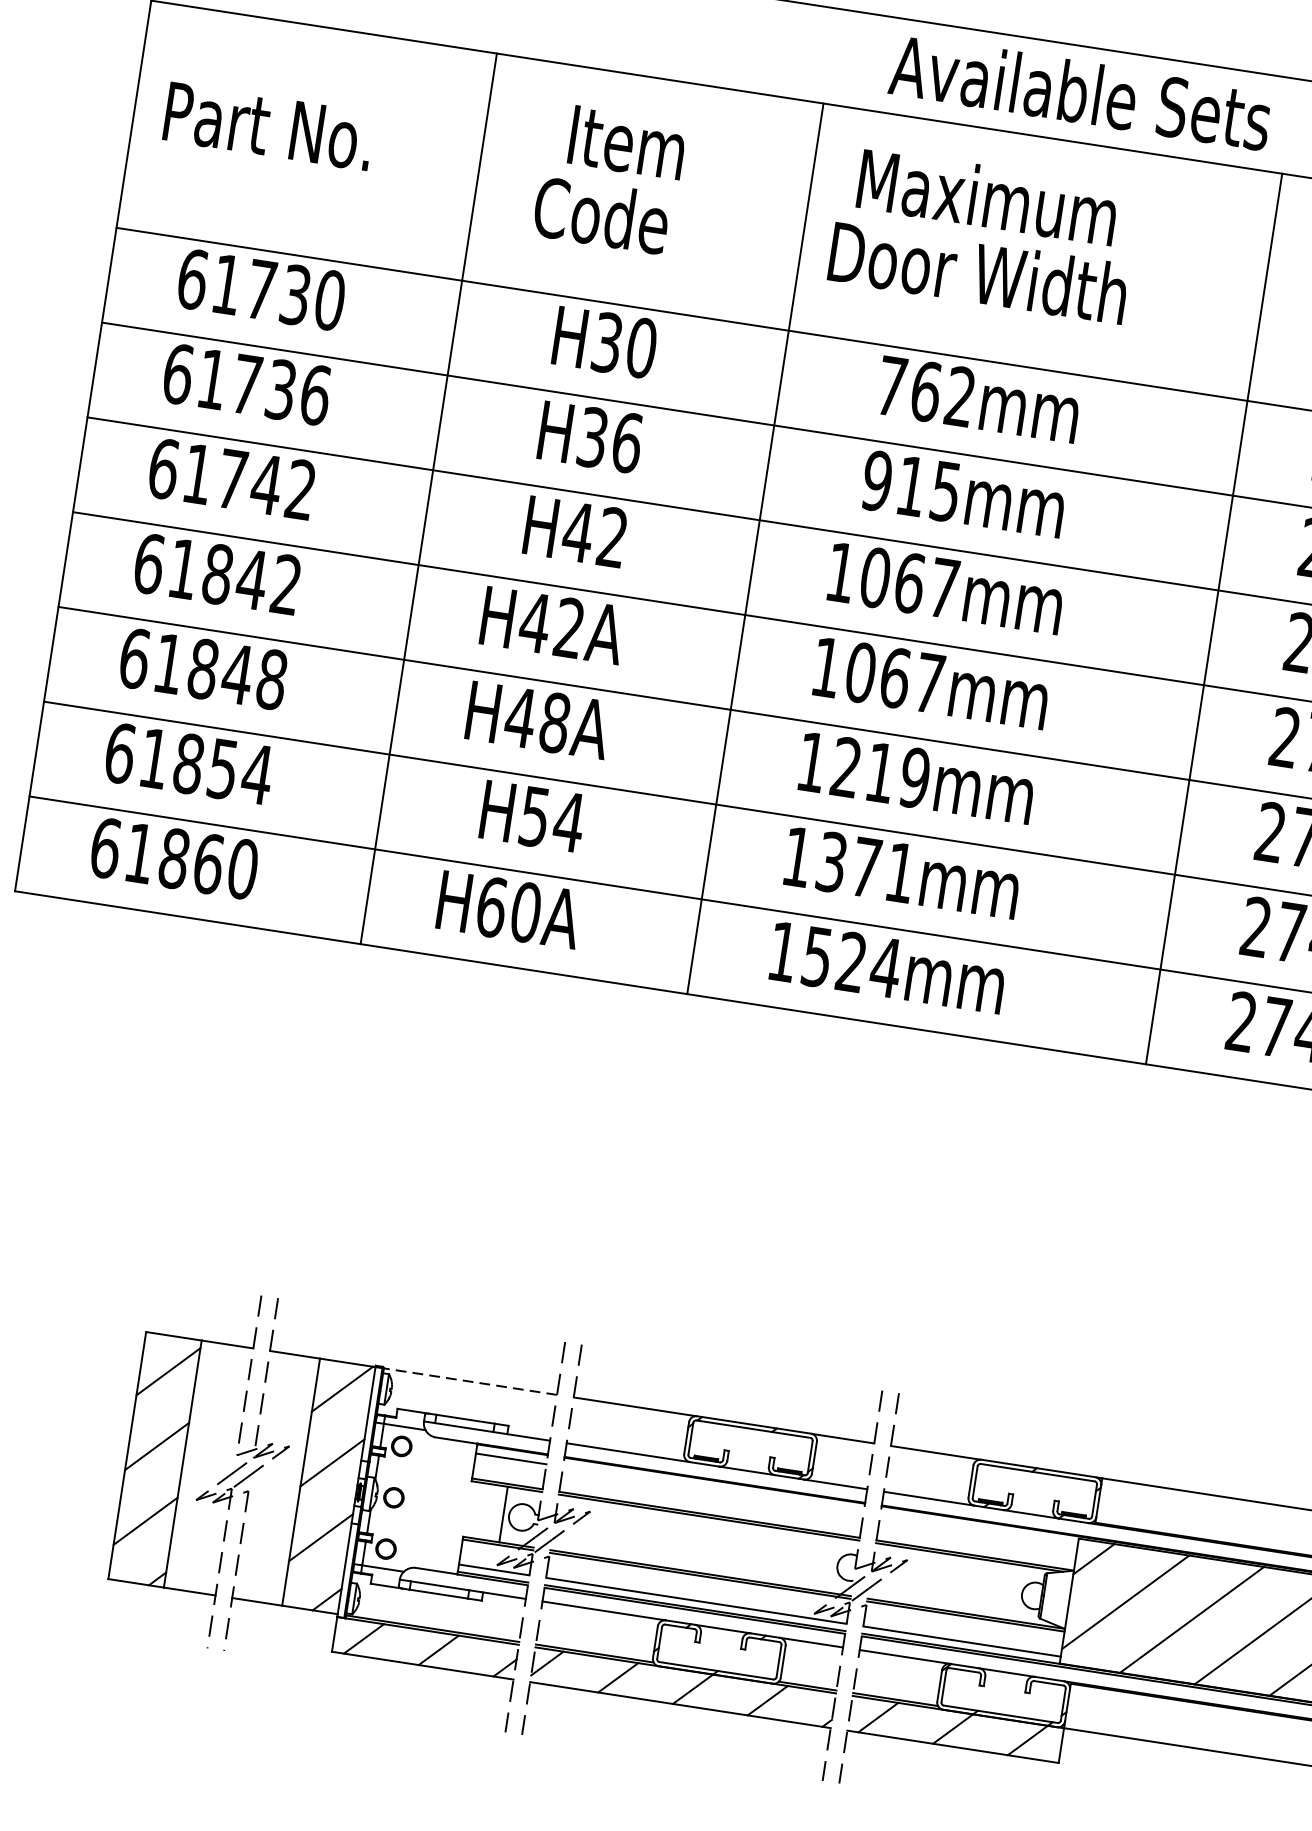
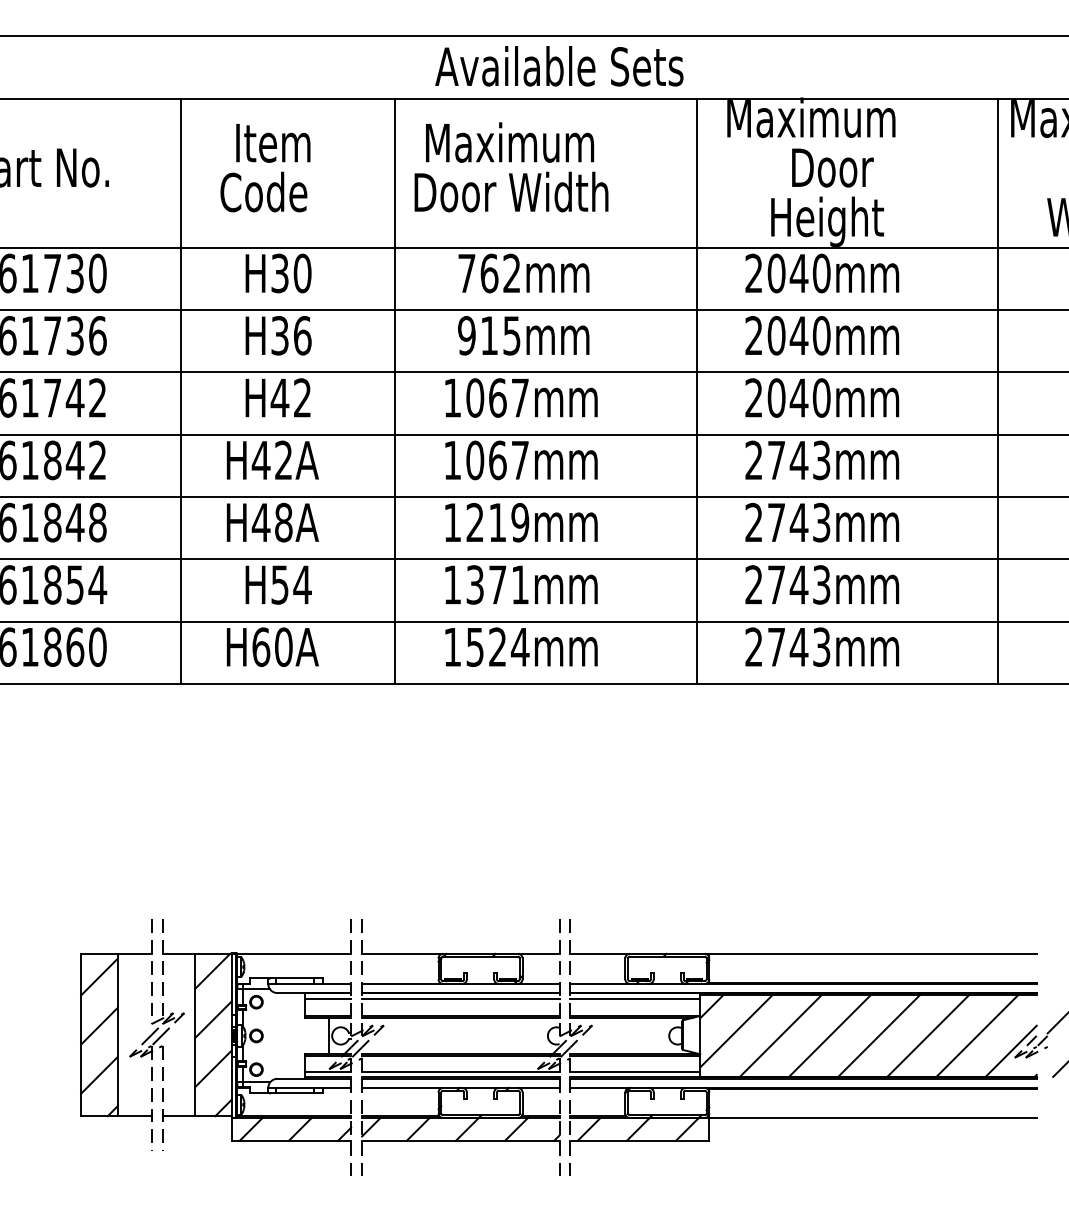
line: (471, 1381) -> (294, 953), dashed -> solid
line: (712, 1489) -> (460, 999), added
line: (979, 1530) -> (635, 999), added

